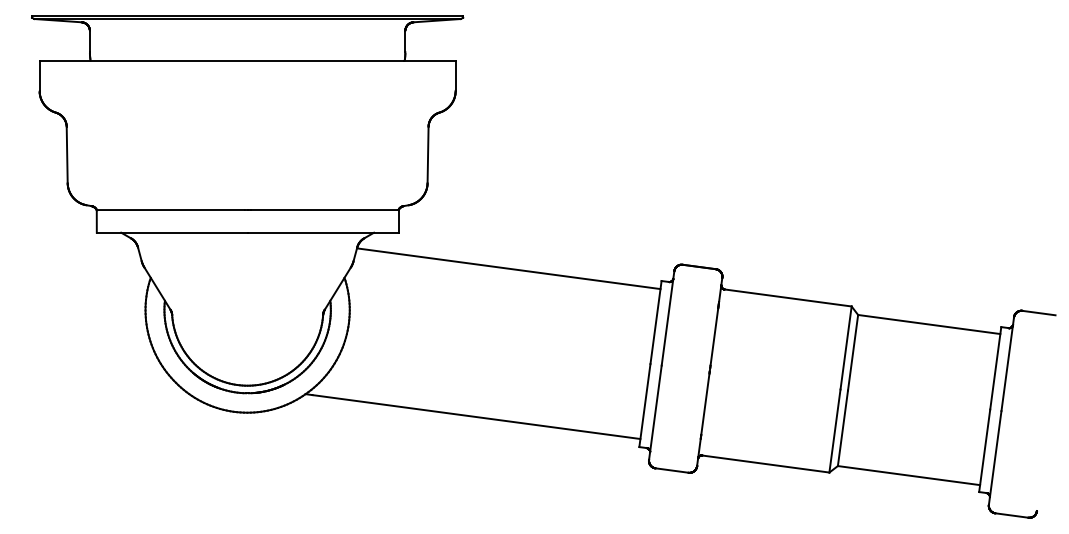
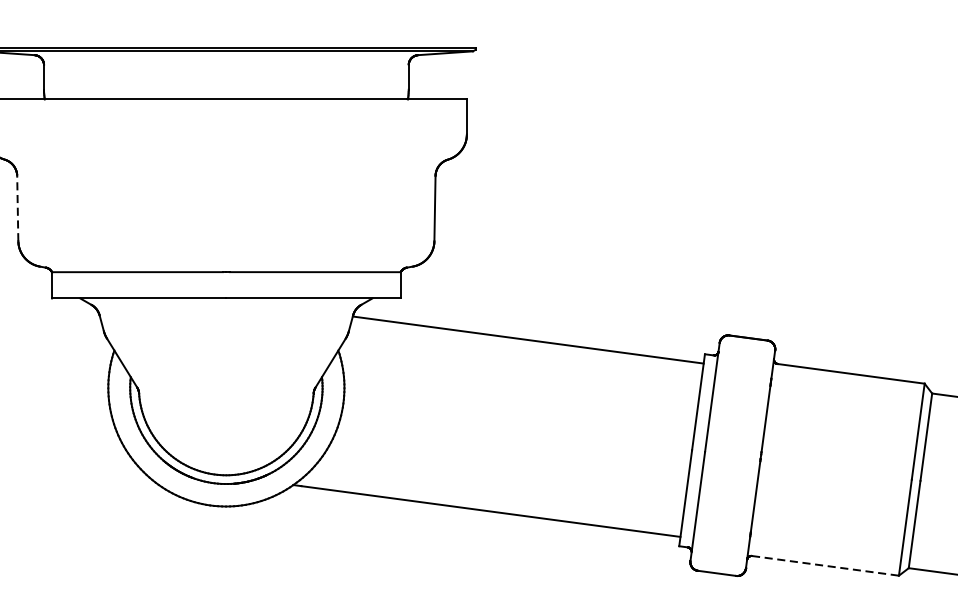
line: (67, 154) -> (18, 207), solid -> dashed
line: (766, 464) -> (826, 566), solid -> dashed

